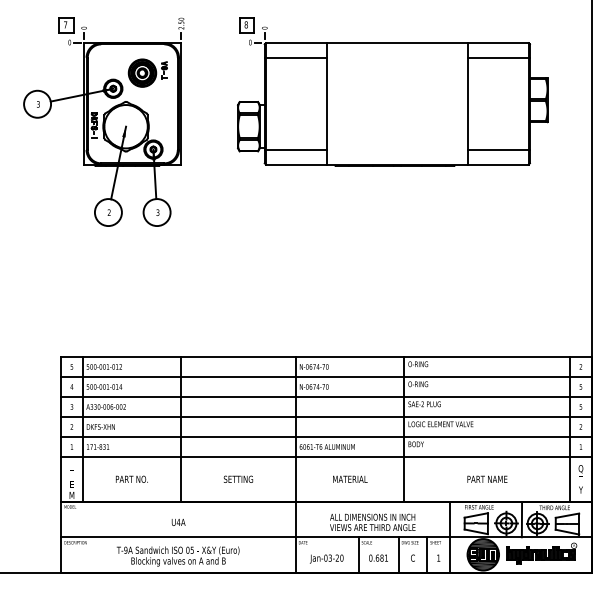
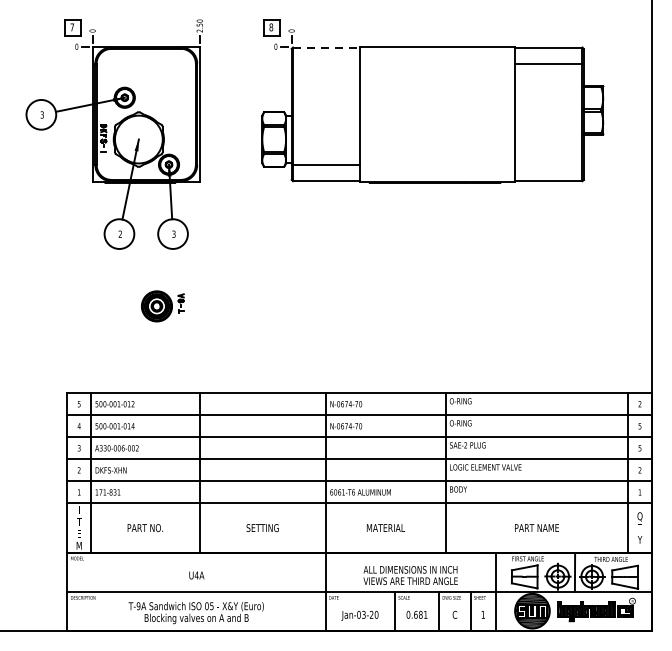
line: (296, 43) -> (326, 47), solid -> dashed
line: (295, 57) -> (325, 63), removed
part: (147, 72) -> (162, 305), moved
line: (498, 149) -> (549, 164), removed

